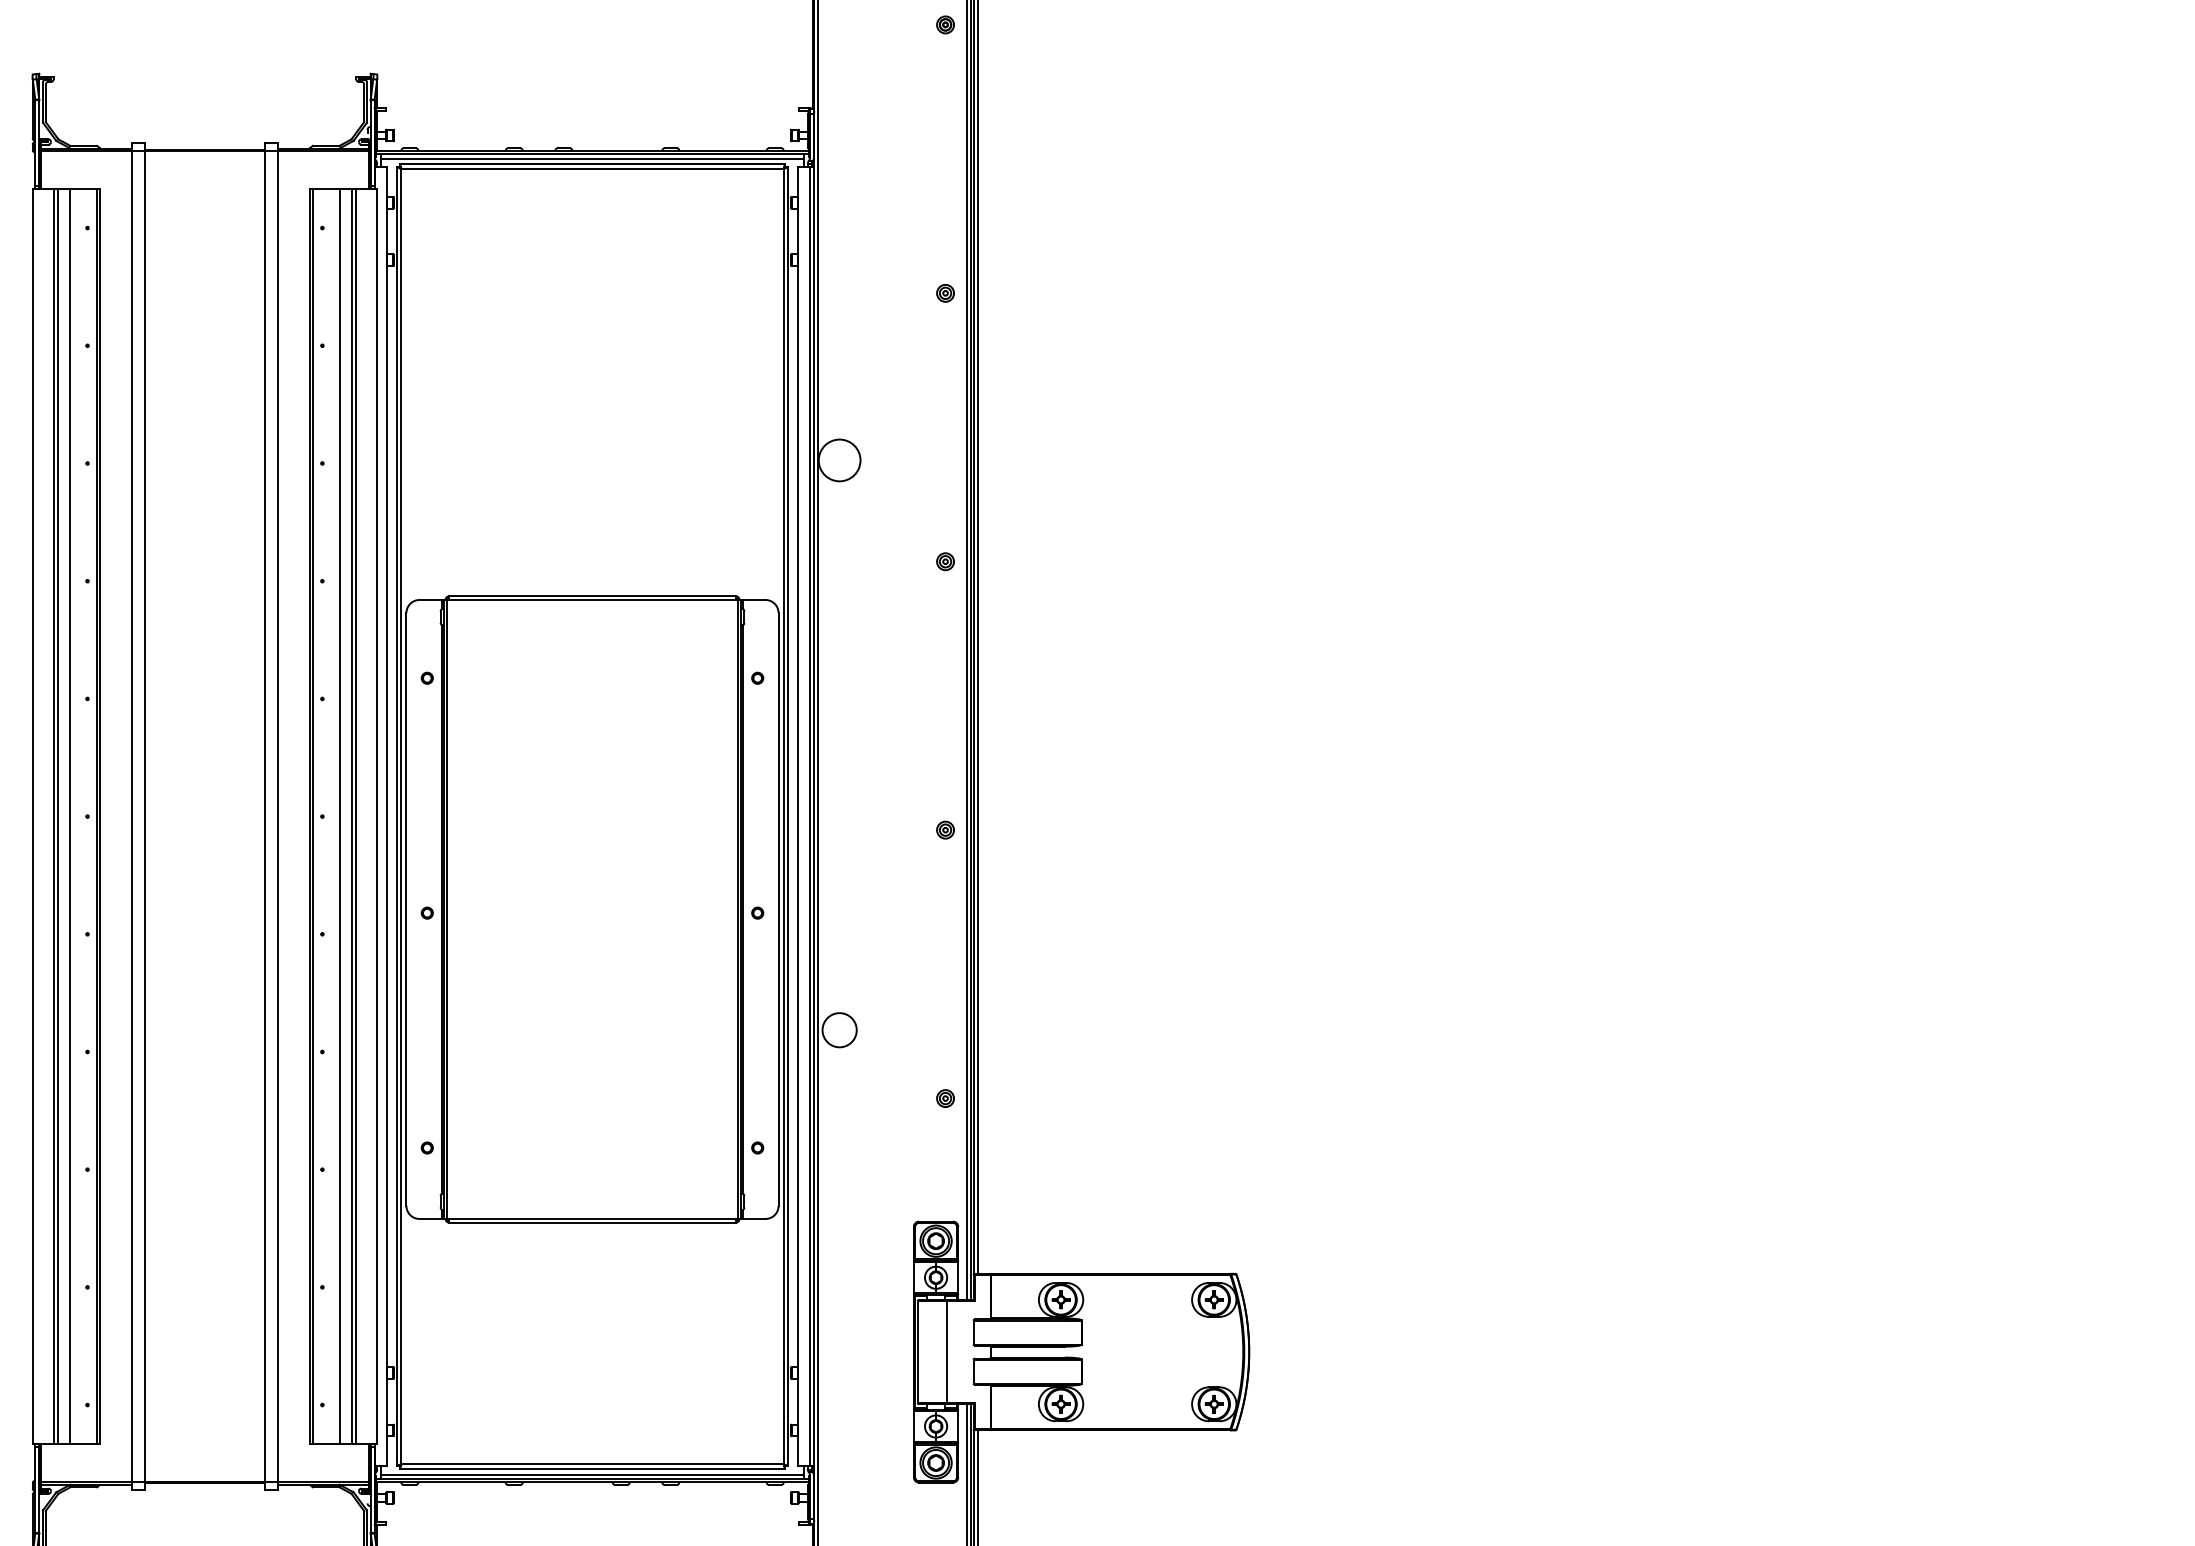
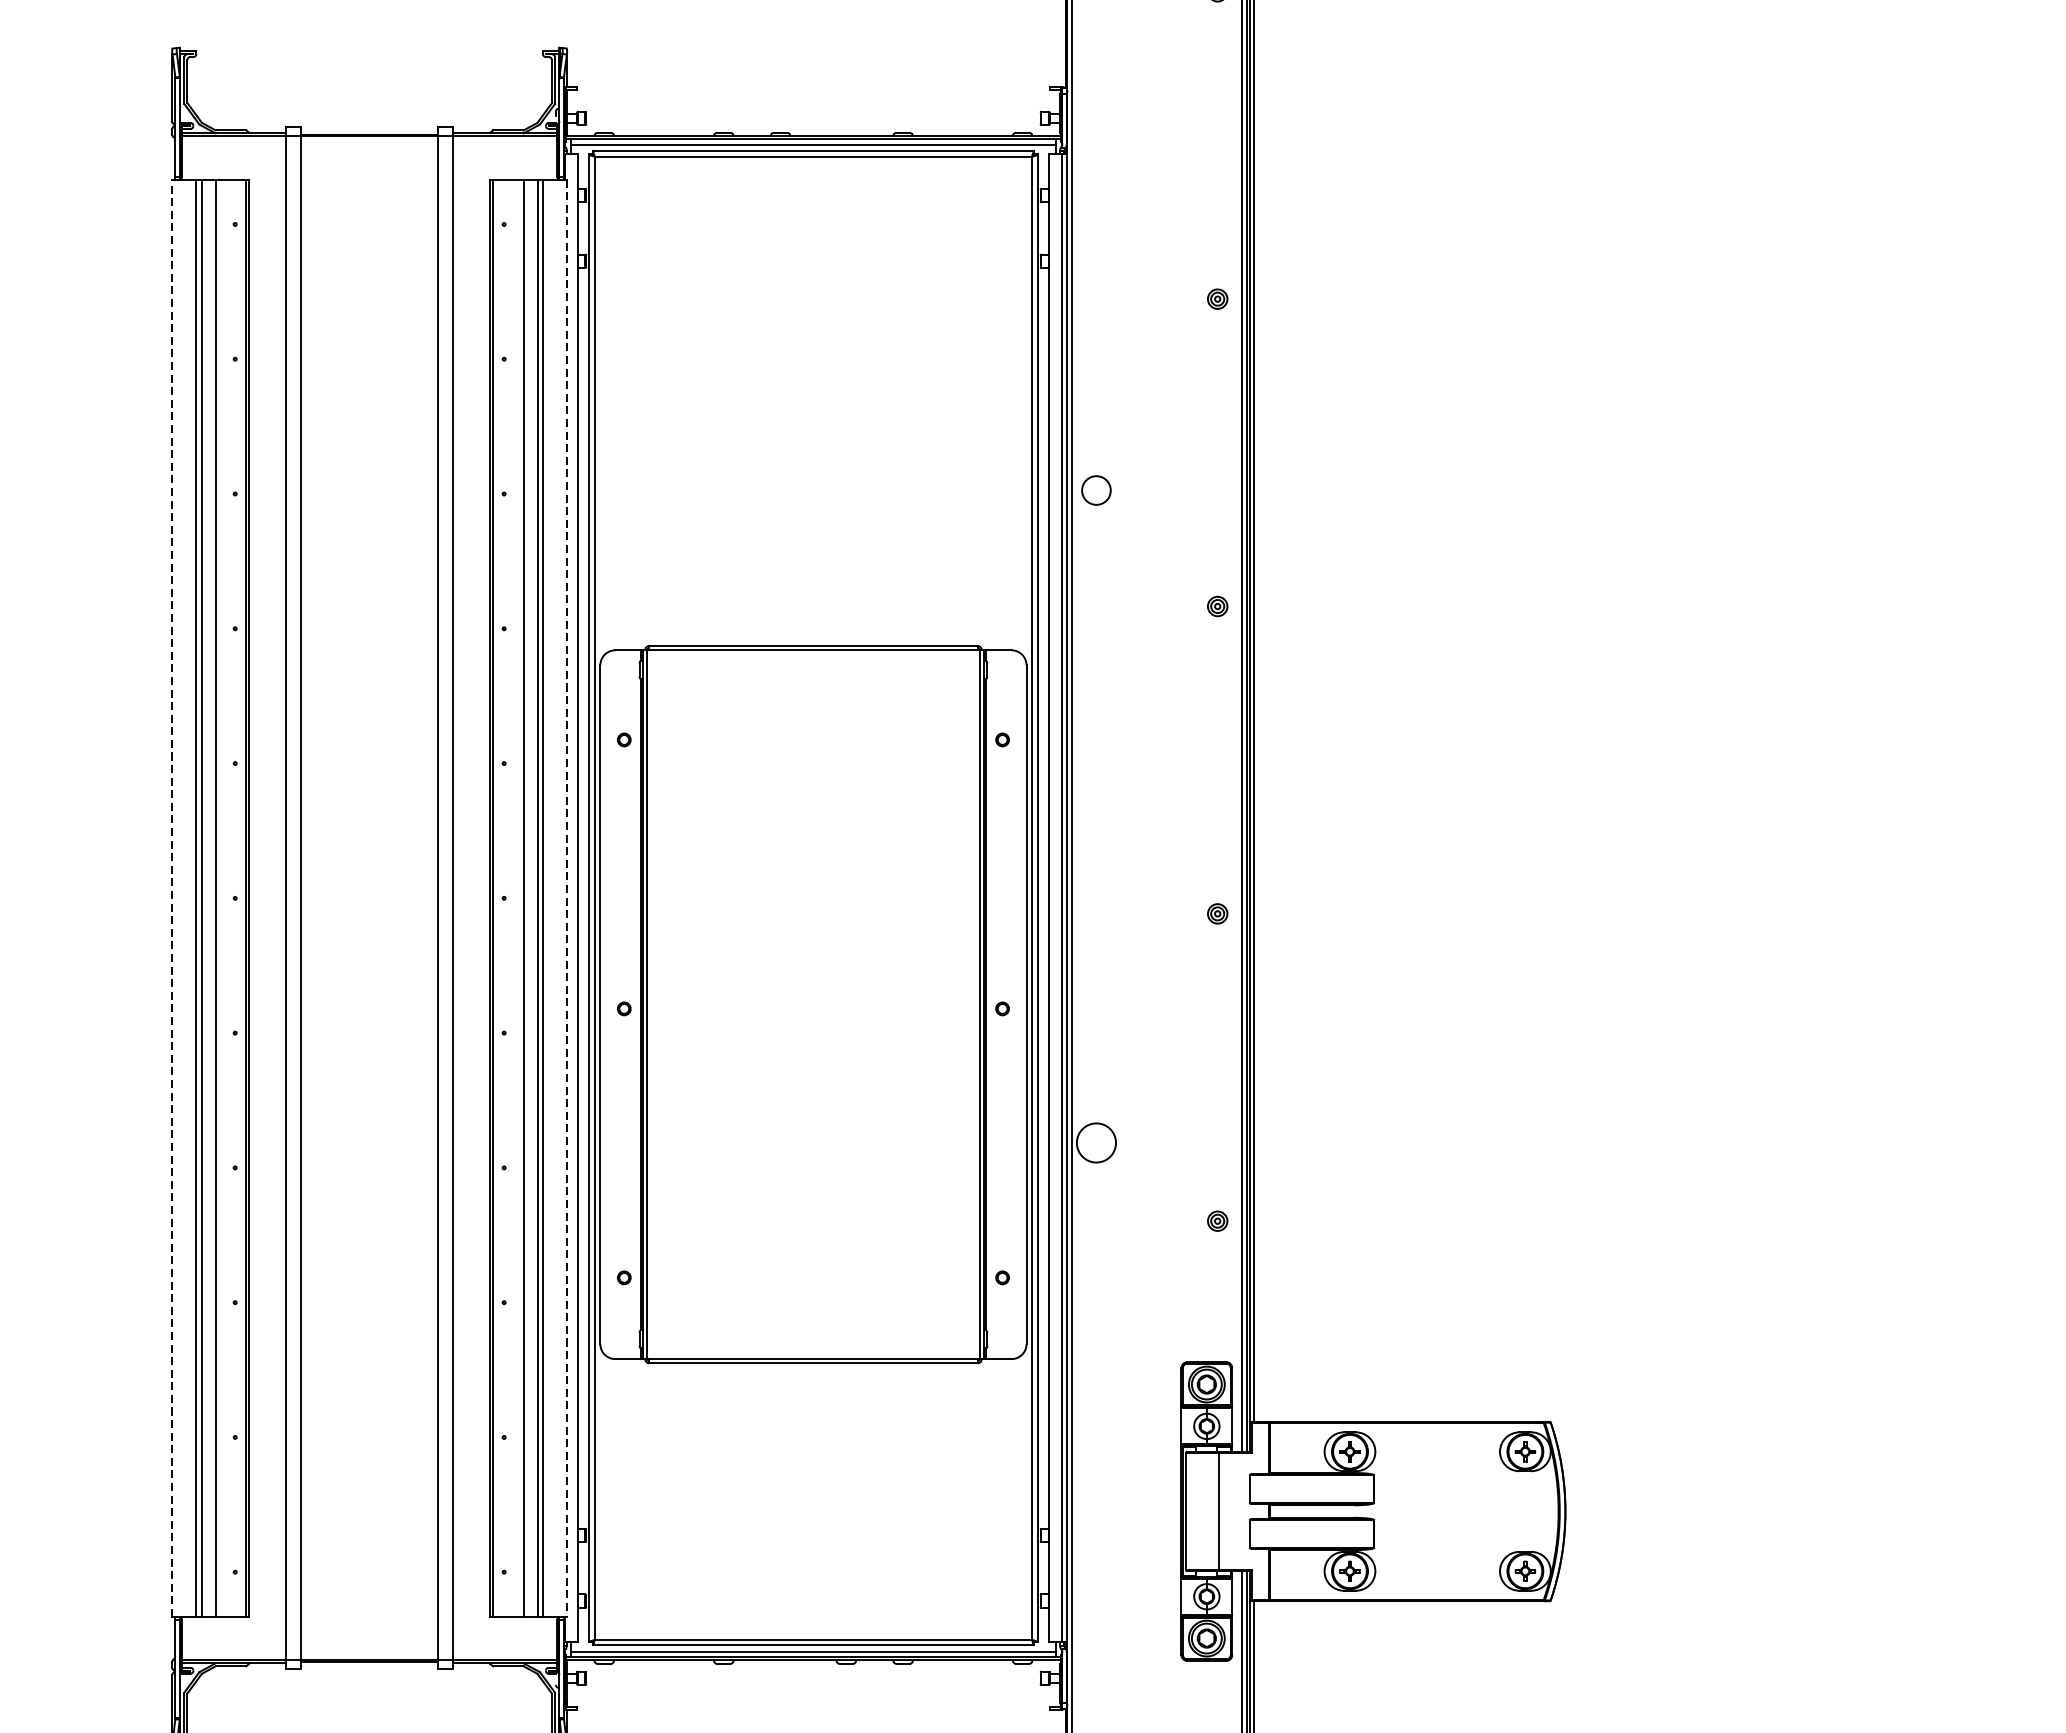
circle: (839, 460) -> (1096, 490), size x0.6
line: (32, 816) -> (172, 898), solid -> dashed
line: (377, 816) -> (567, 898), solid -> dashed

